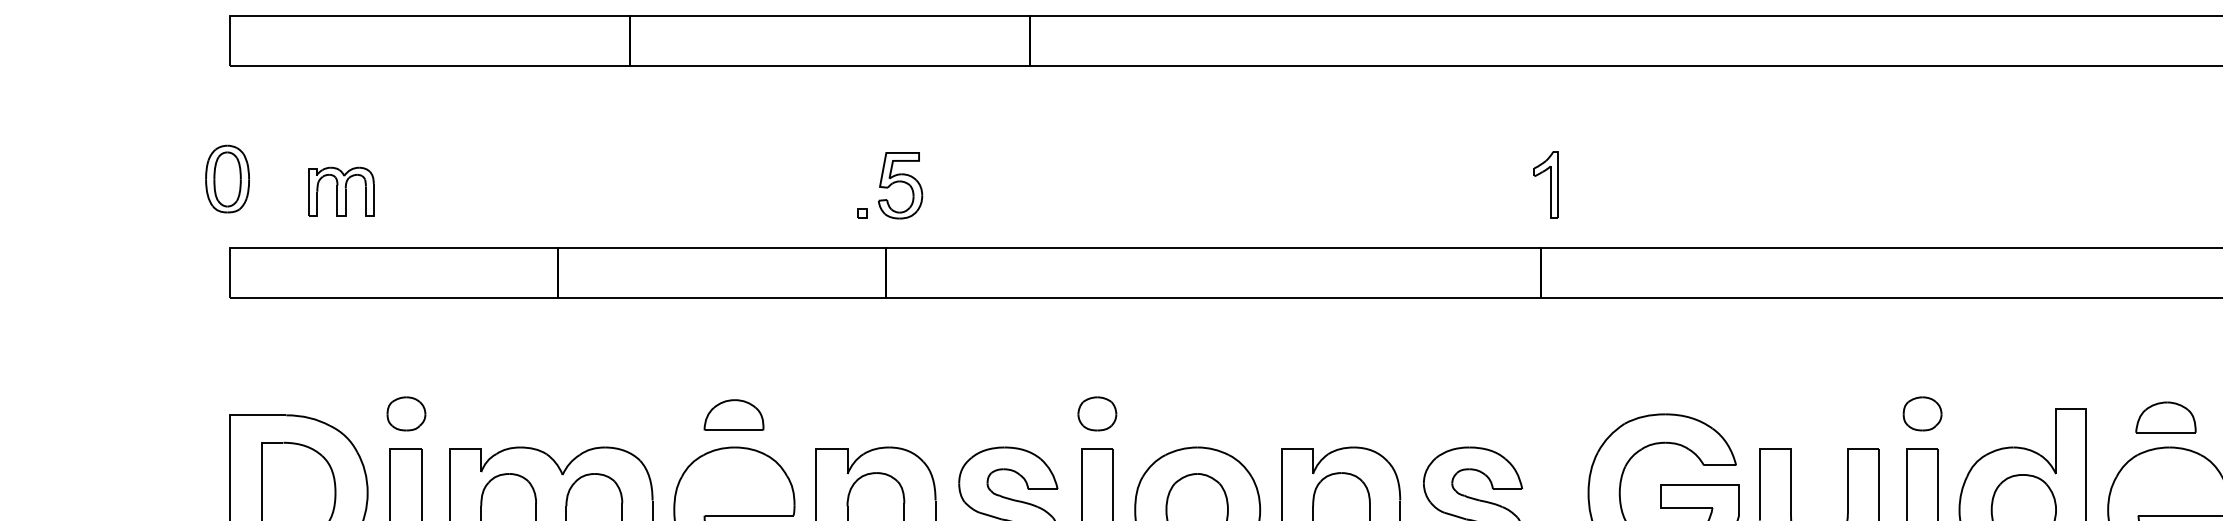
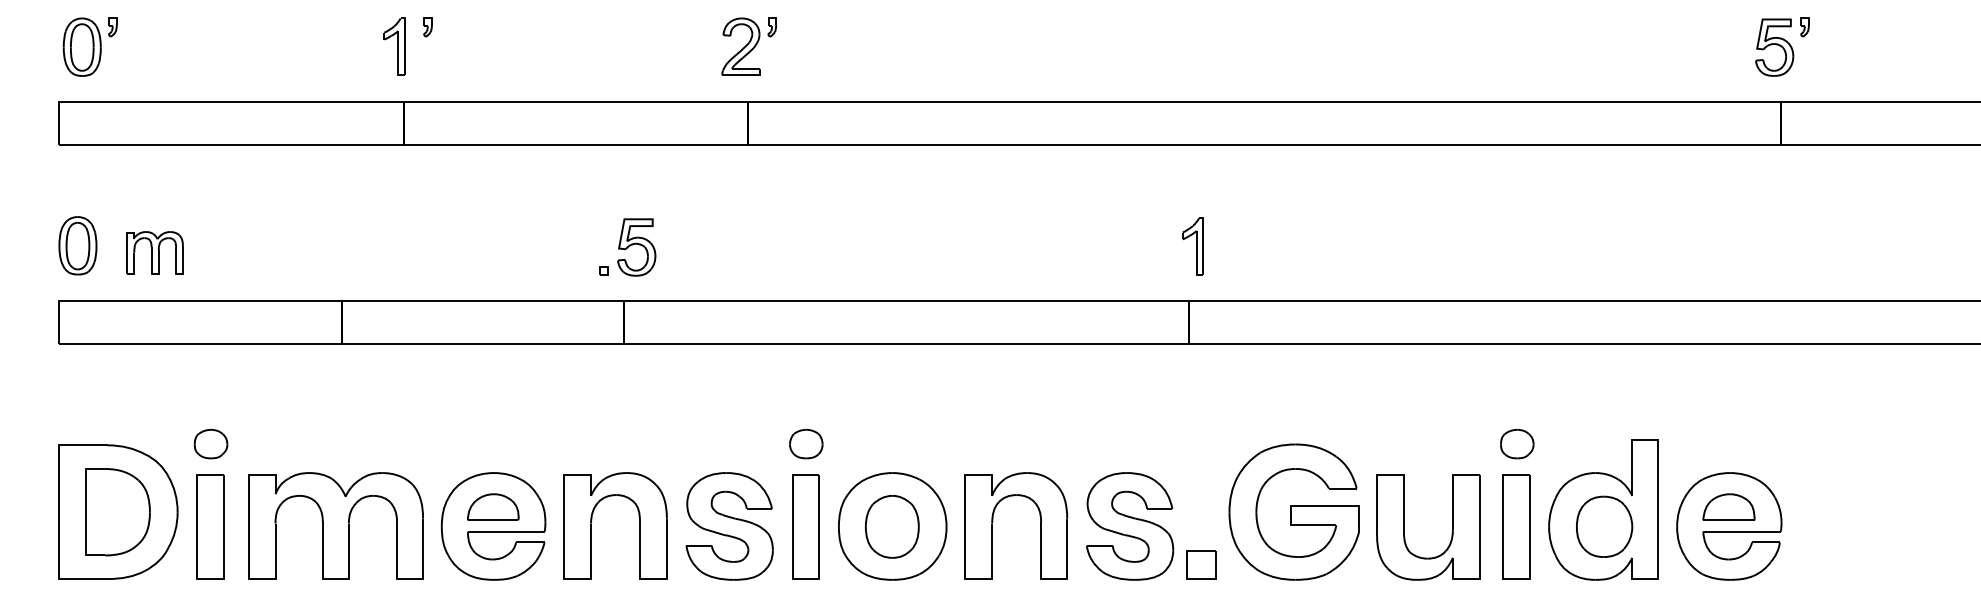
part: (227, 178) -> (77, 245), moved
part: (734, 414) -> (493, 506), moved
part: (2165, 416) -> (1728, 506), moved

